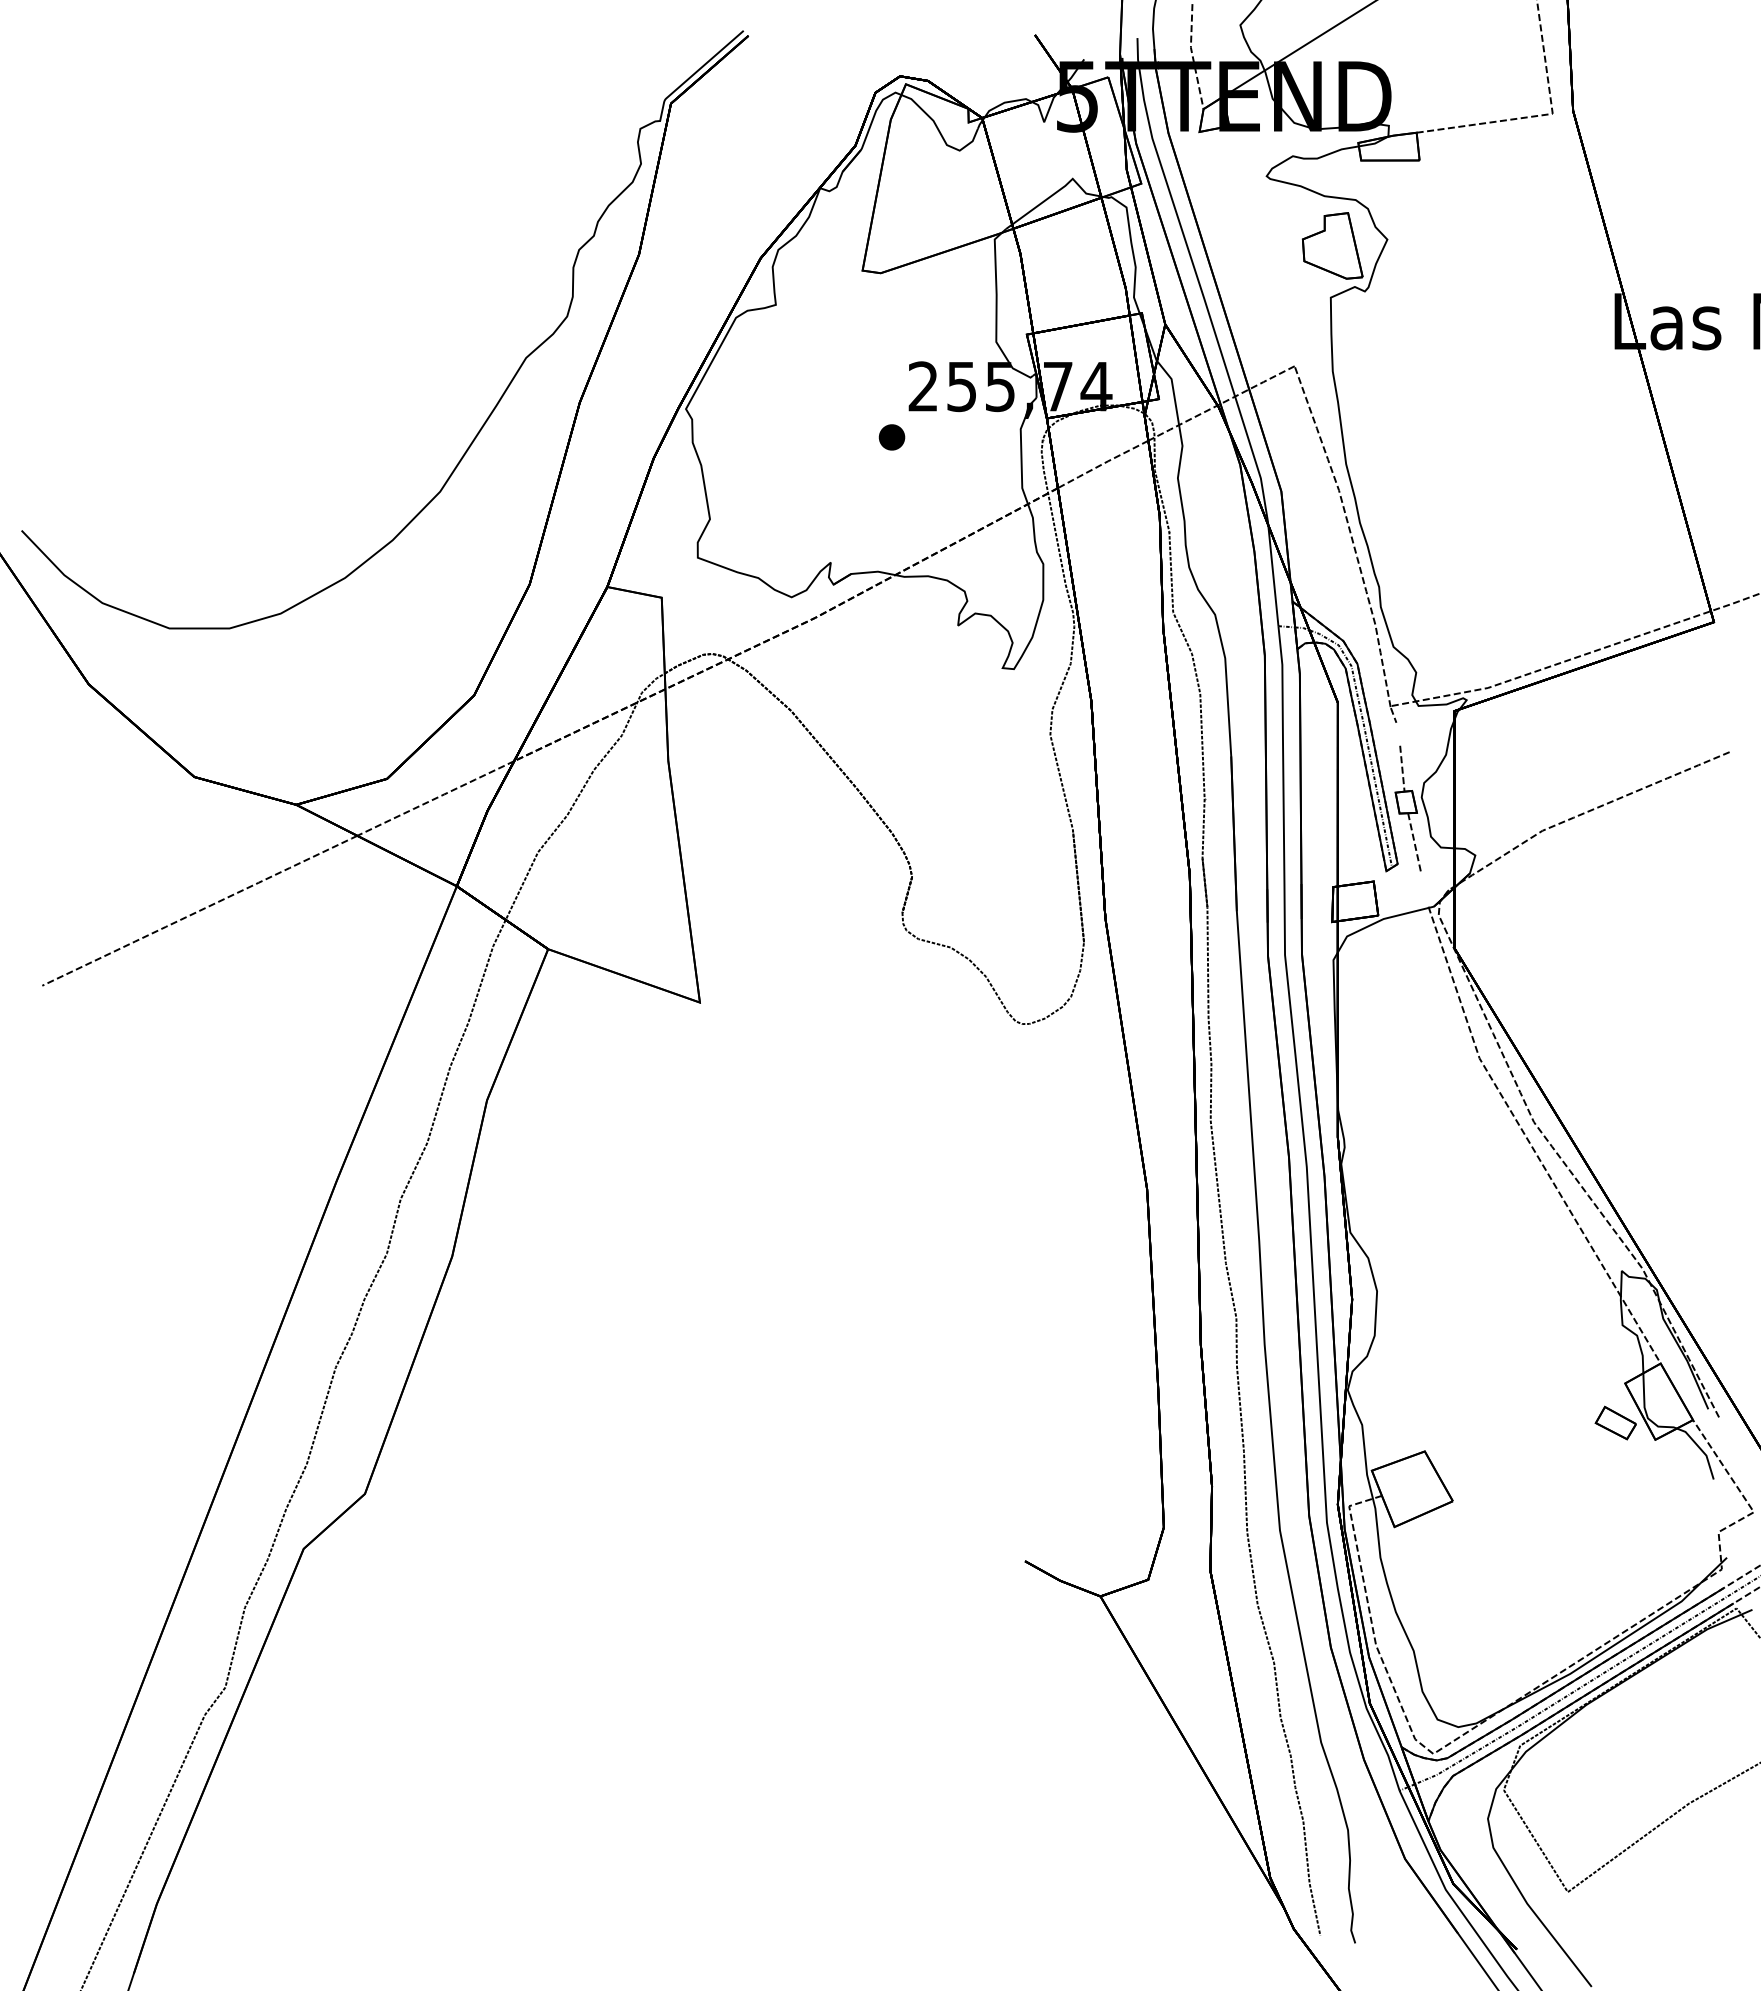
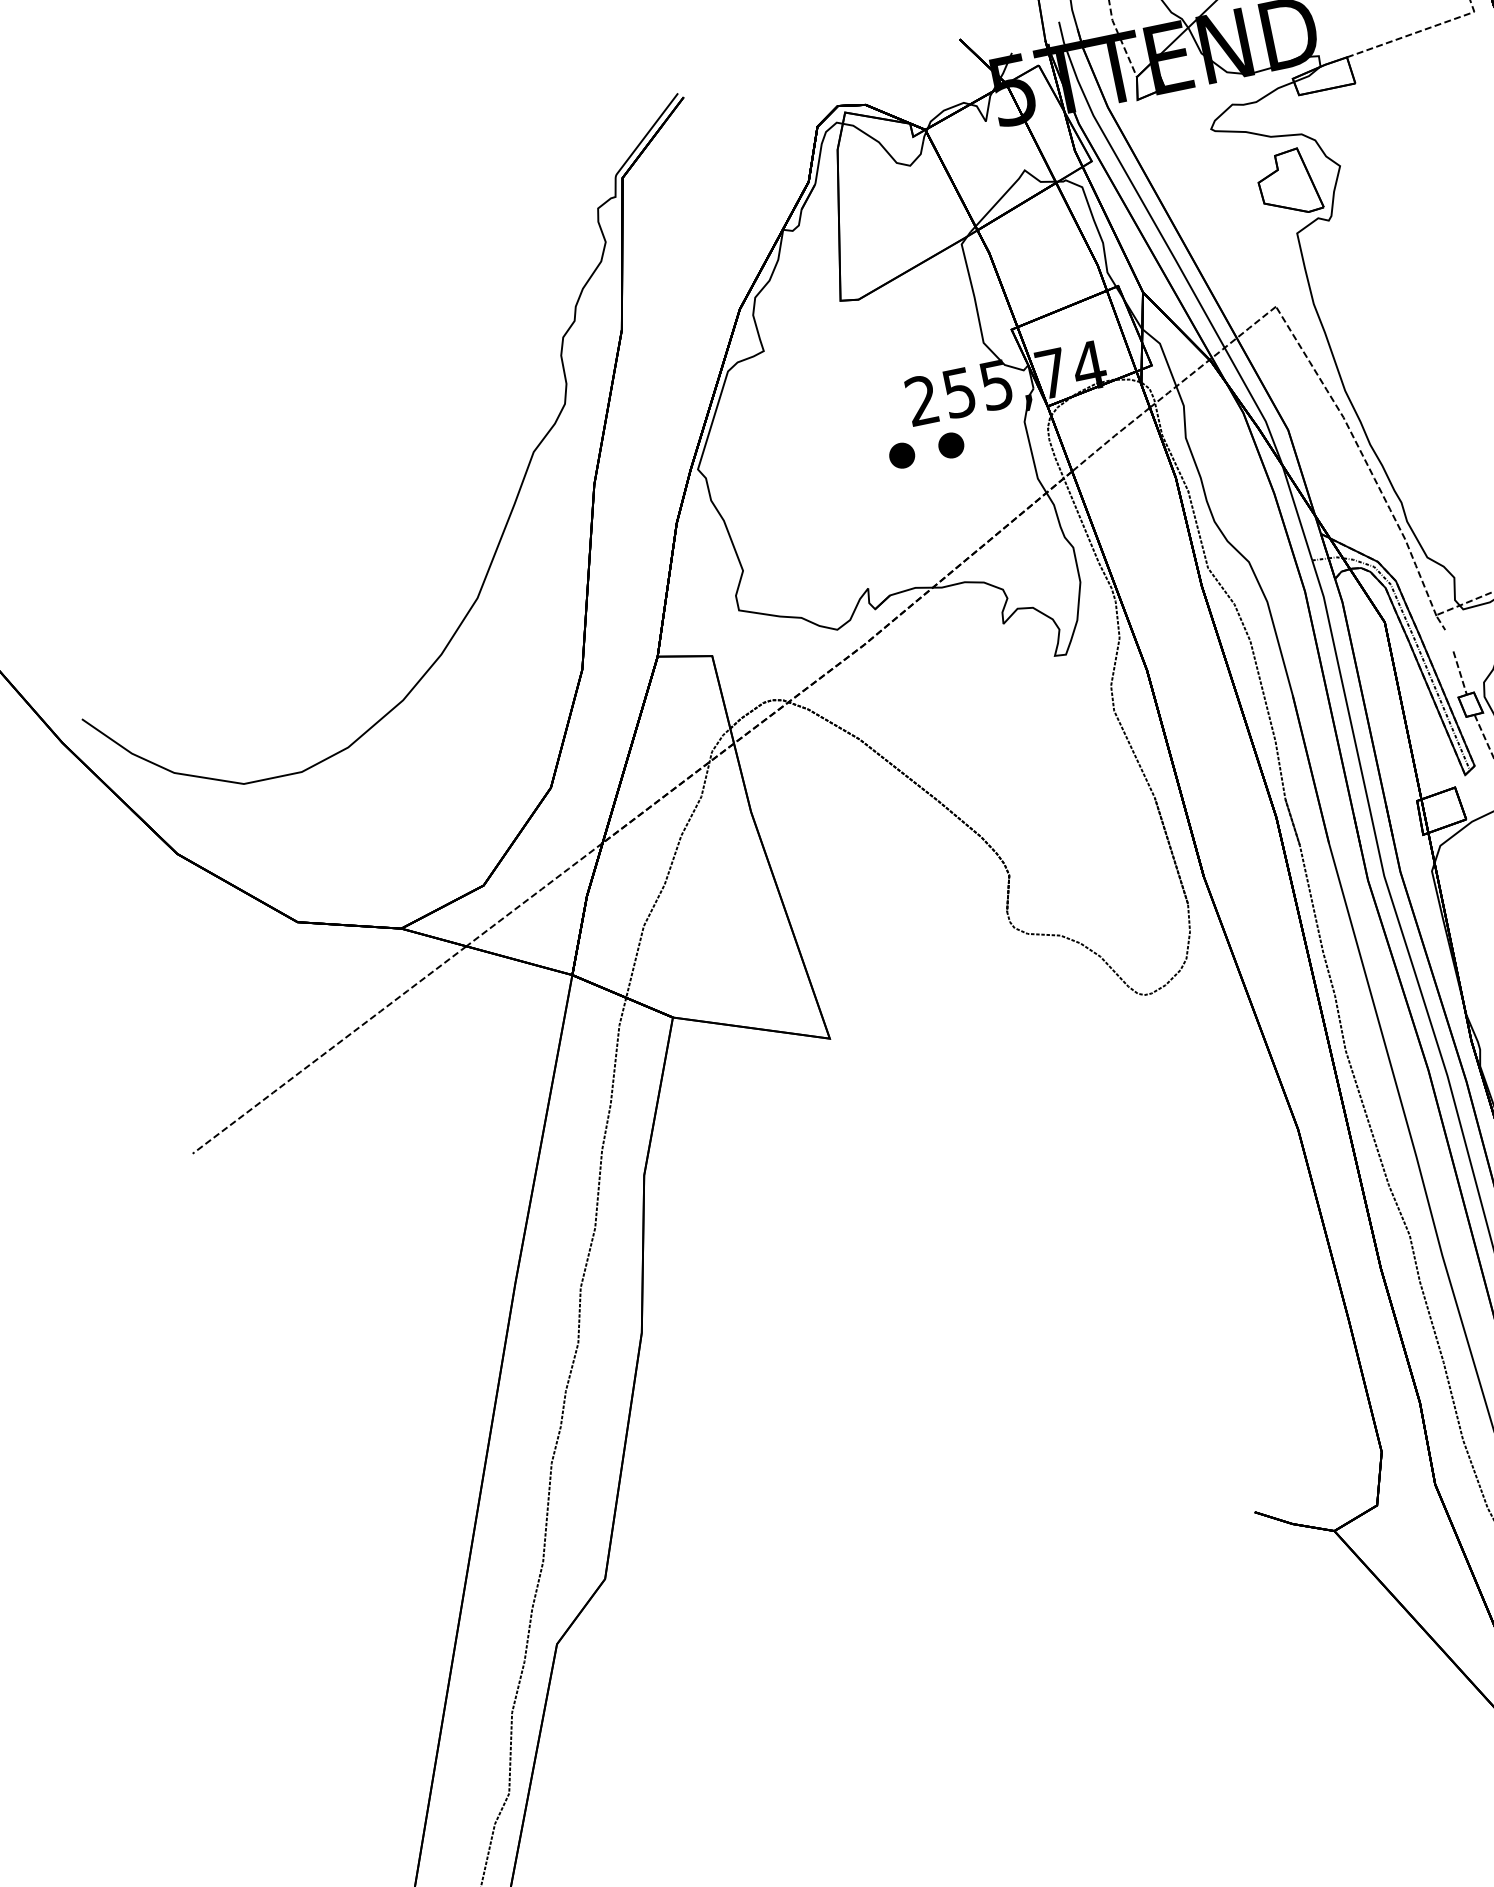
part: (942, 437) -> (950, 445), added

